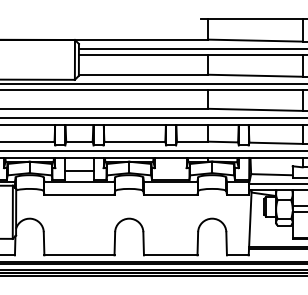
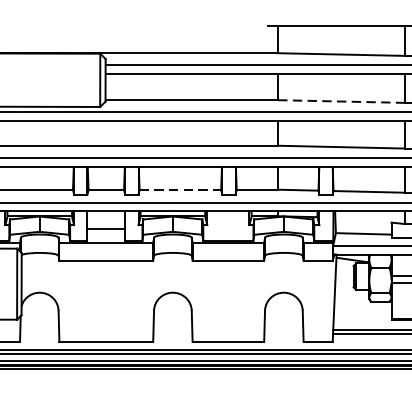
line: (255, 75) -> (341, 101), solid -> dashed
line: (135, 141) -> (181, 189), solid -> dashed

